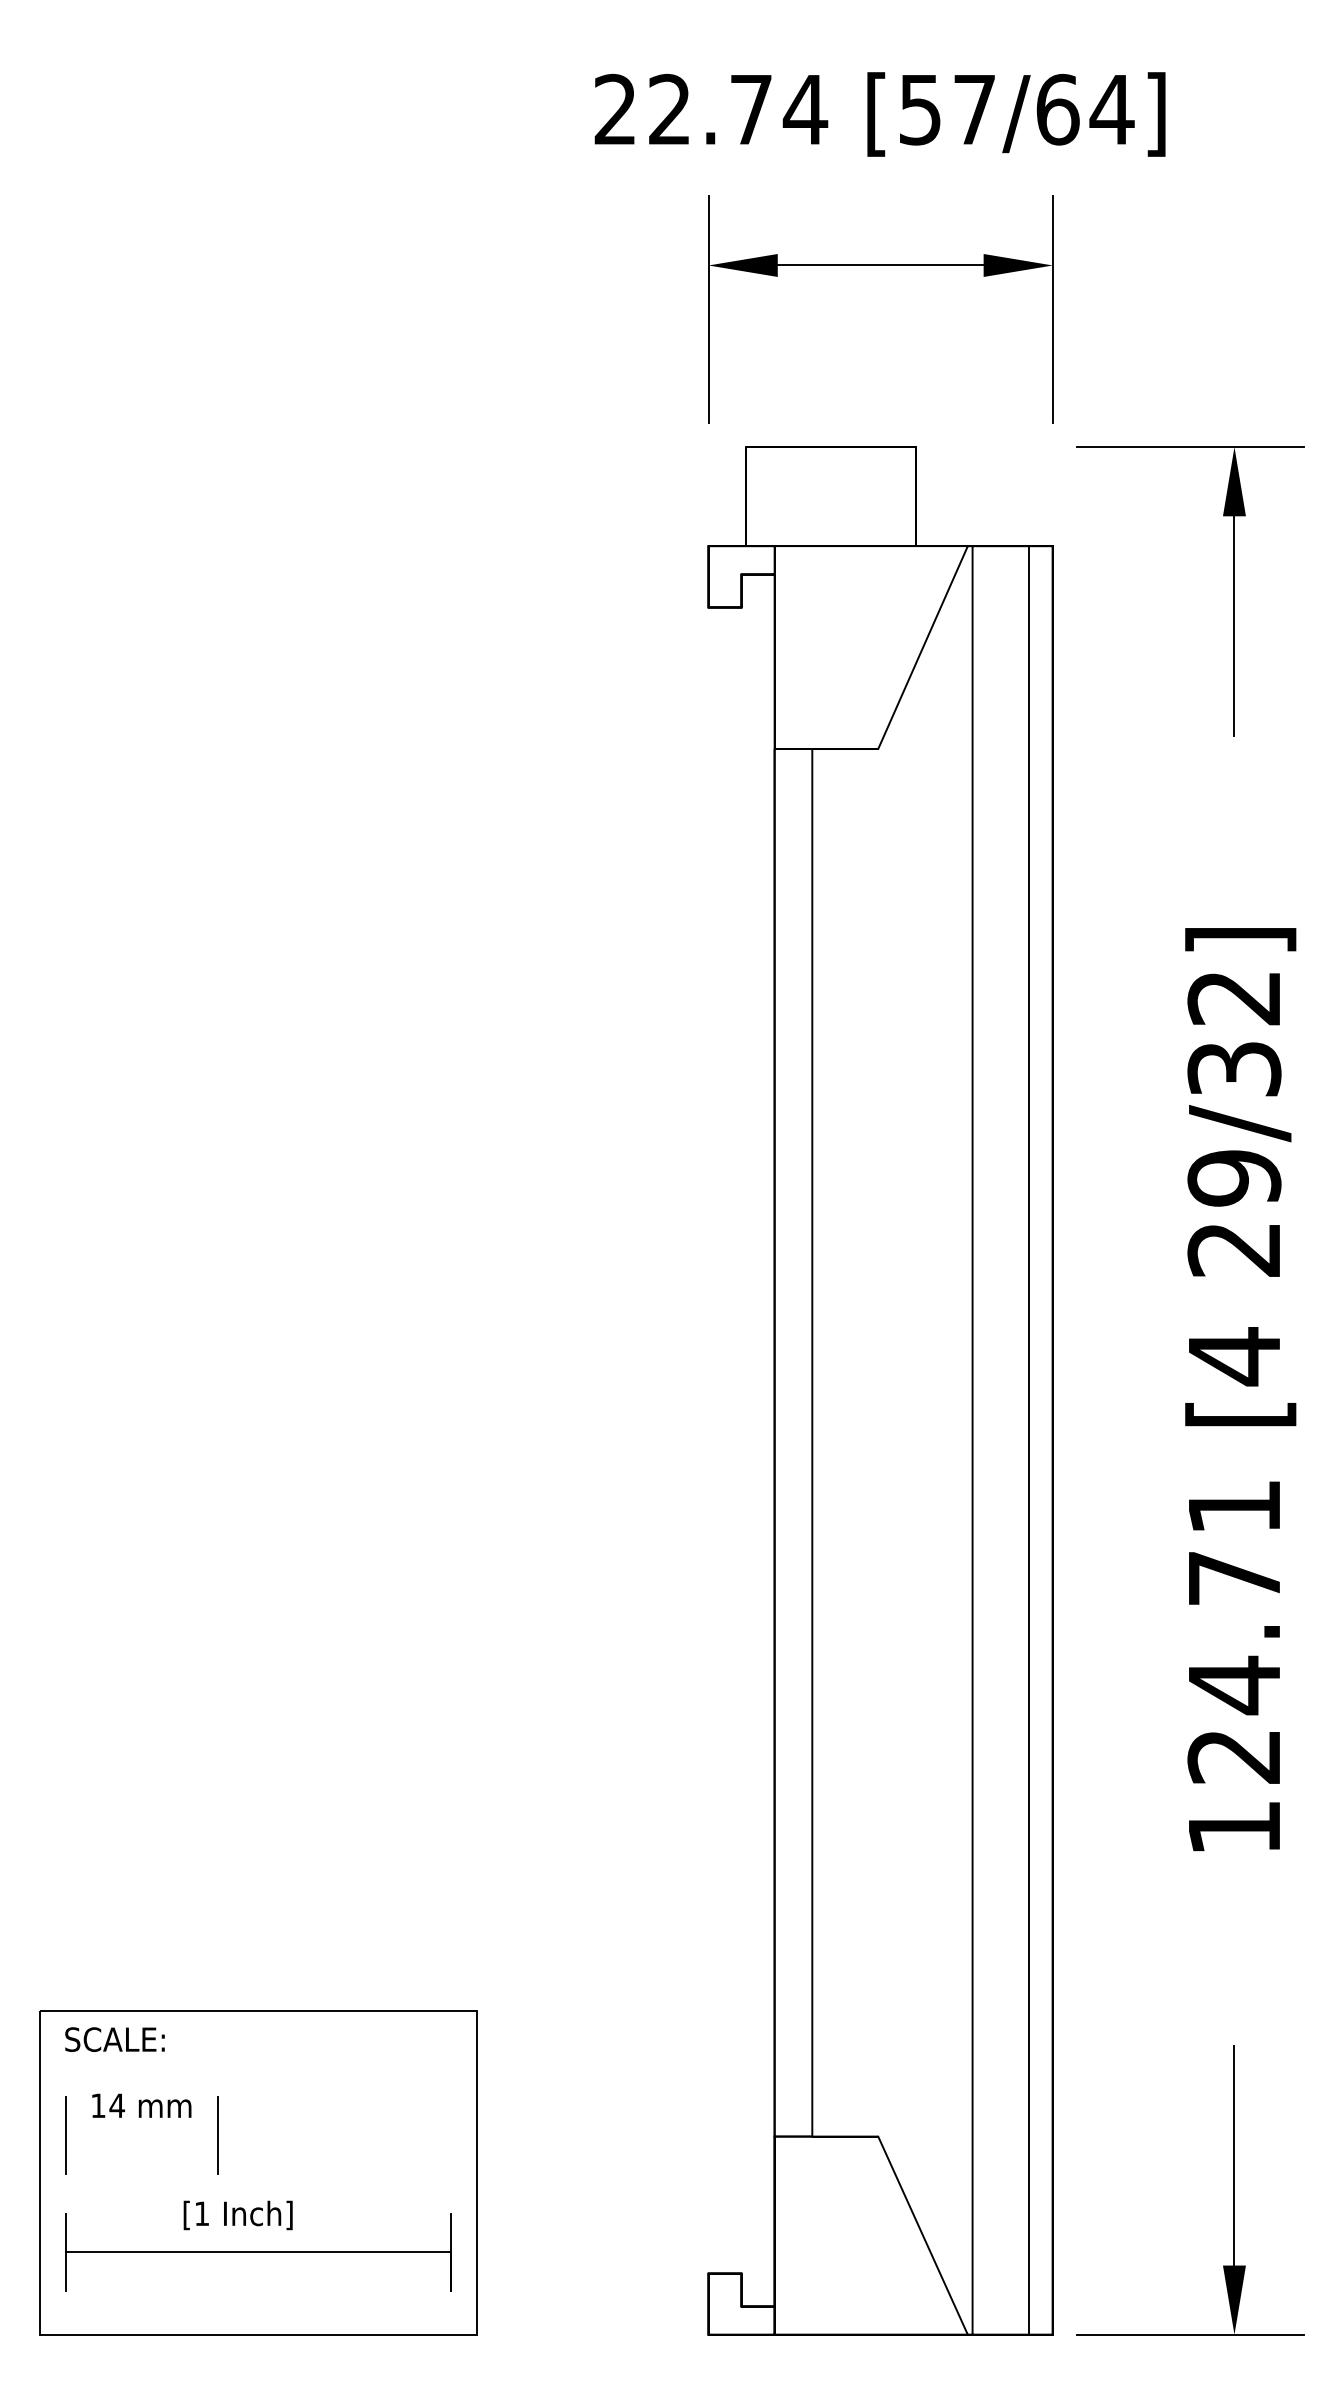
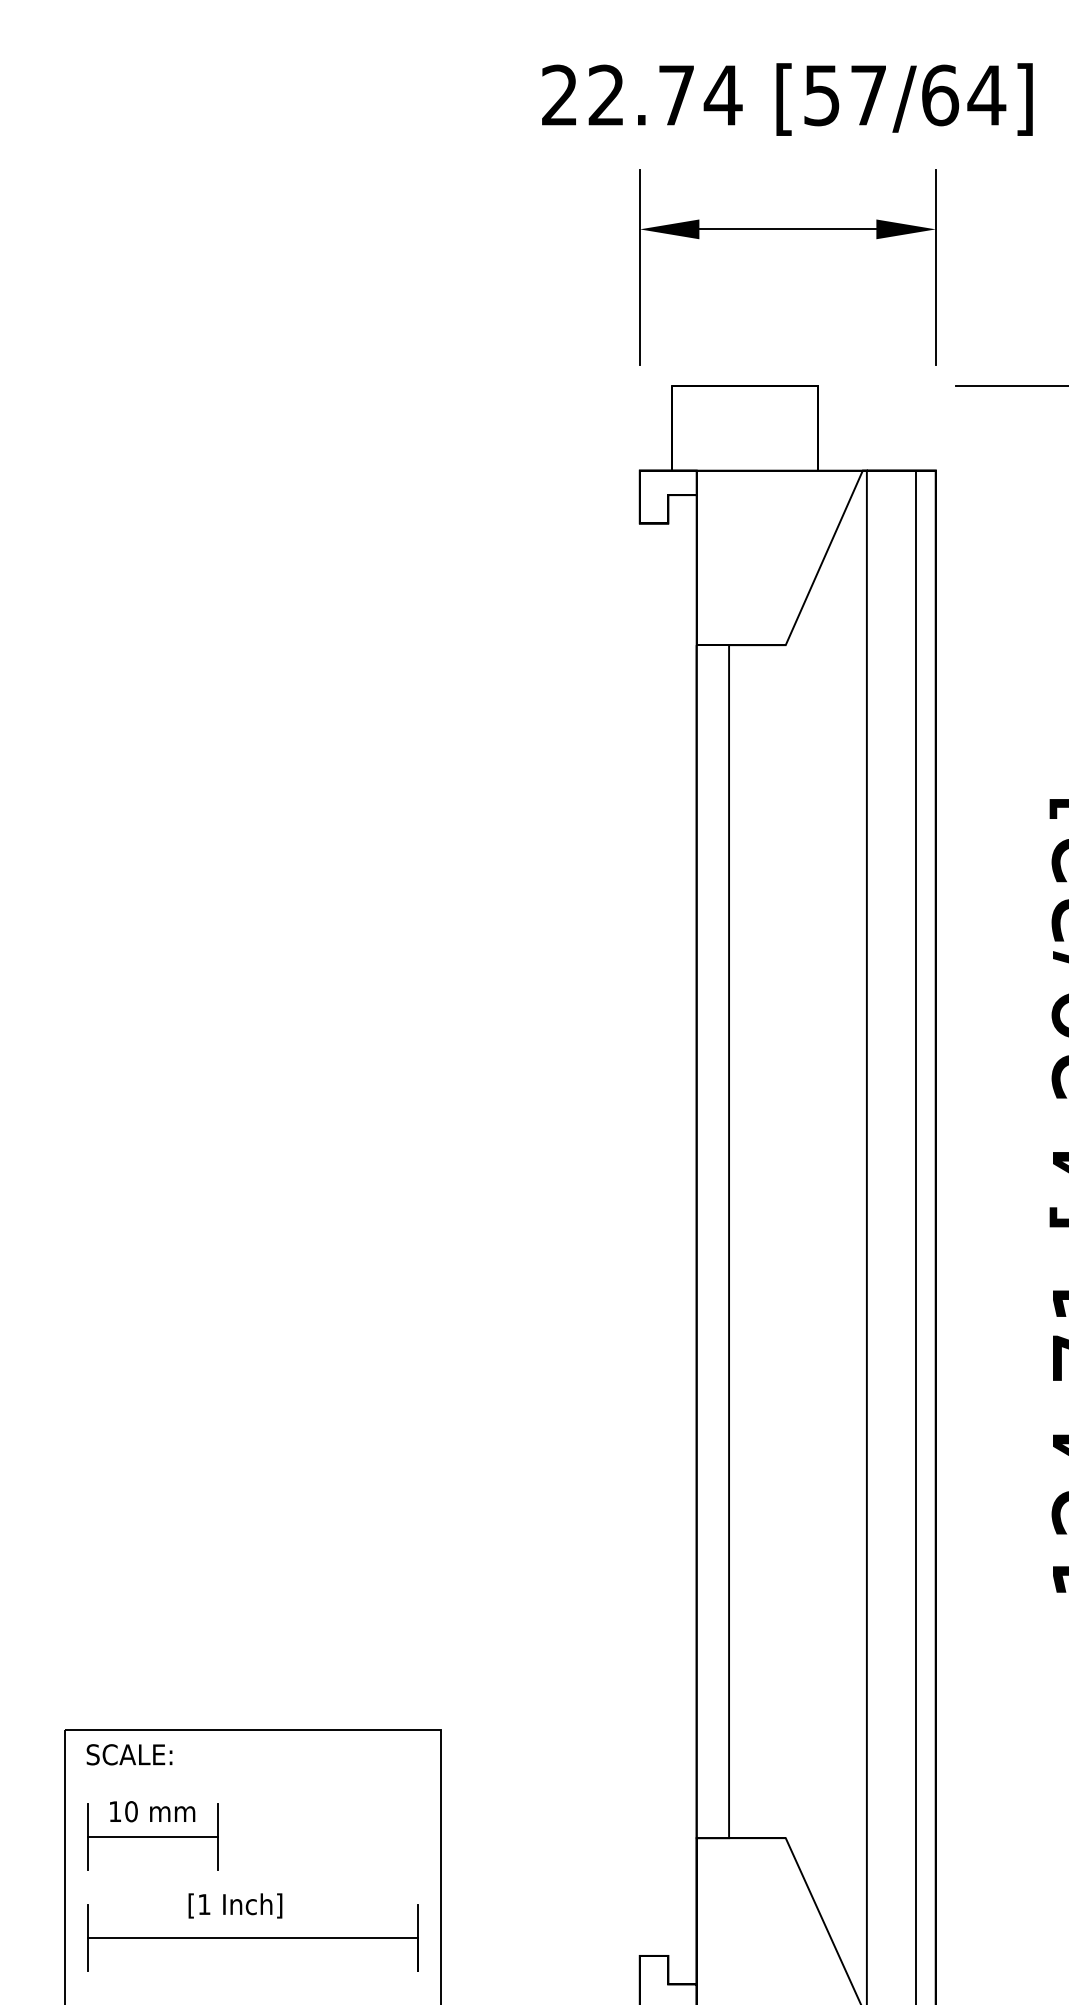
text: (117, 2105) -> (131, 1811), 14 -> 10
line: (141, 2135) -> (152, 1837), added

